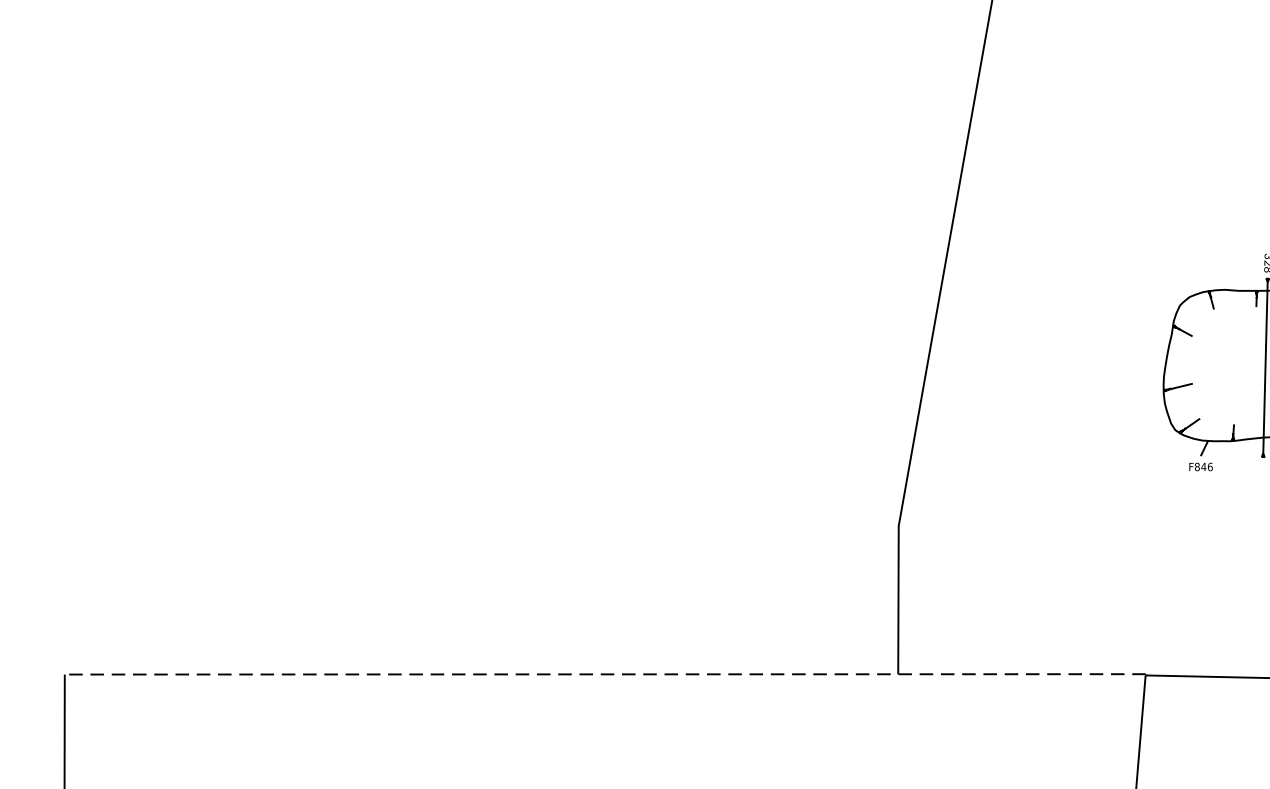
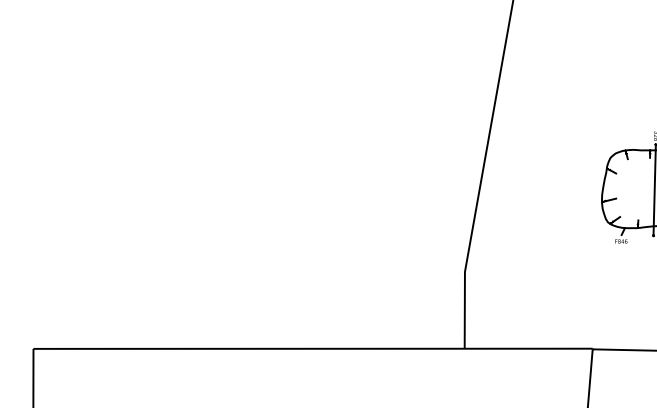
line: (606, 673) -> (313, 348), dashed -> solid

